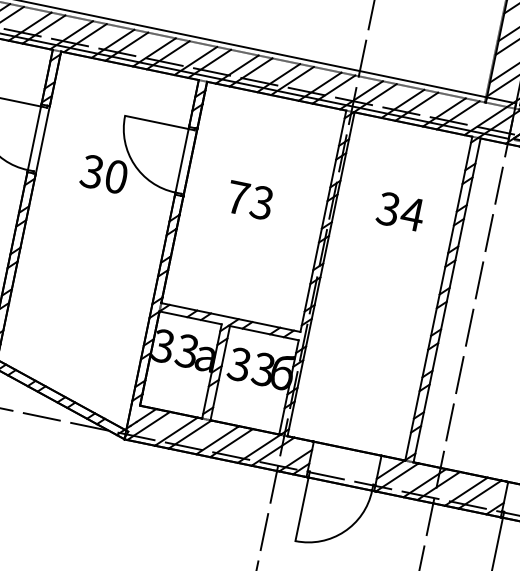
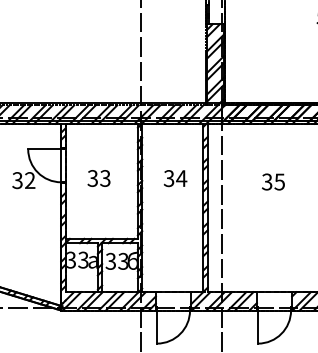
text: (117, 176) -> (30, 180), 30 -> 32
text: (237, 197) -> (92, 178), 73 -> 33
text: (400, 211) -> (175, 178), moved

